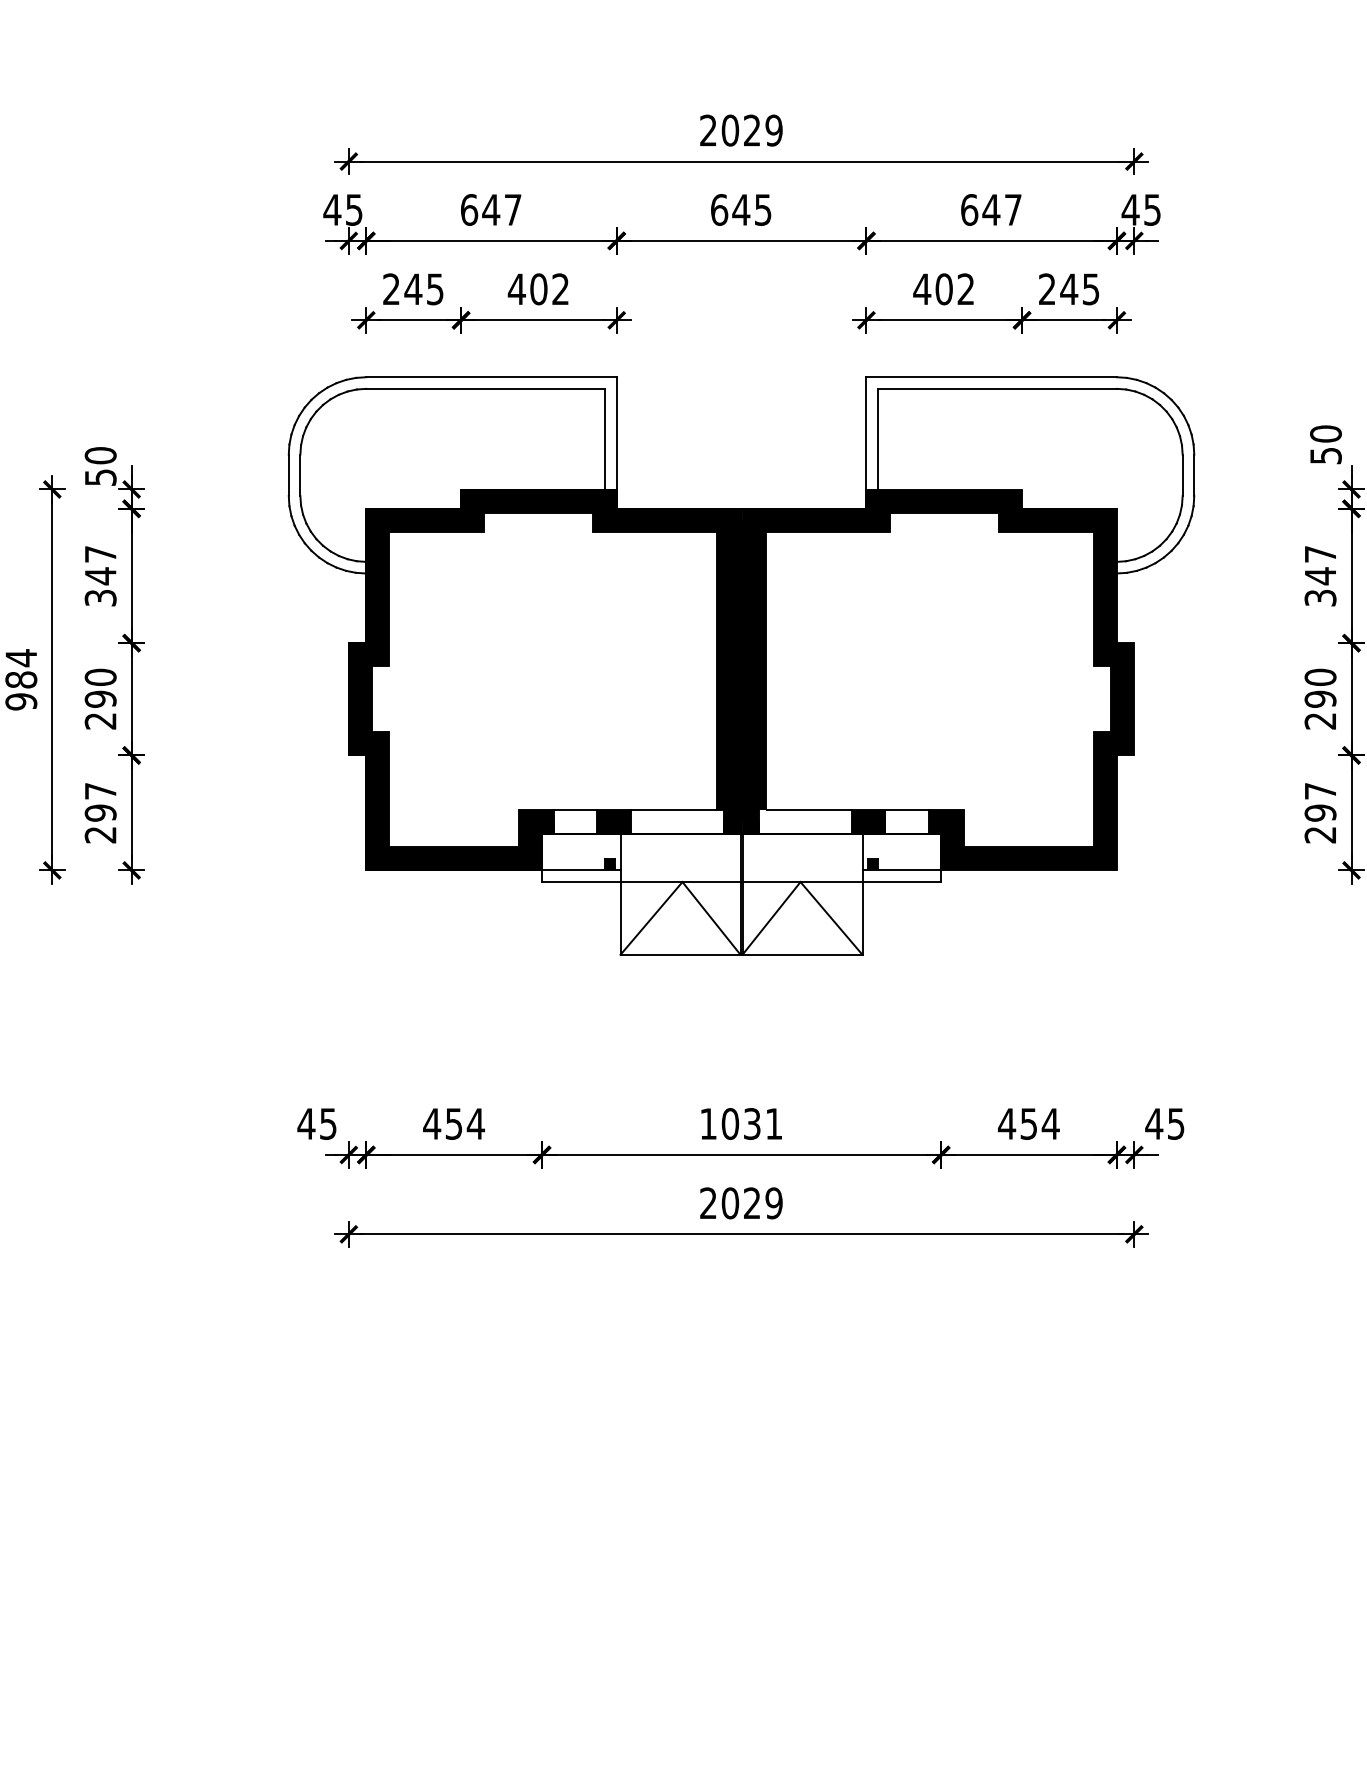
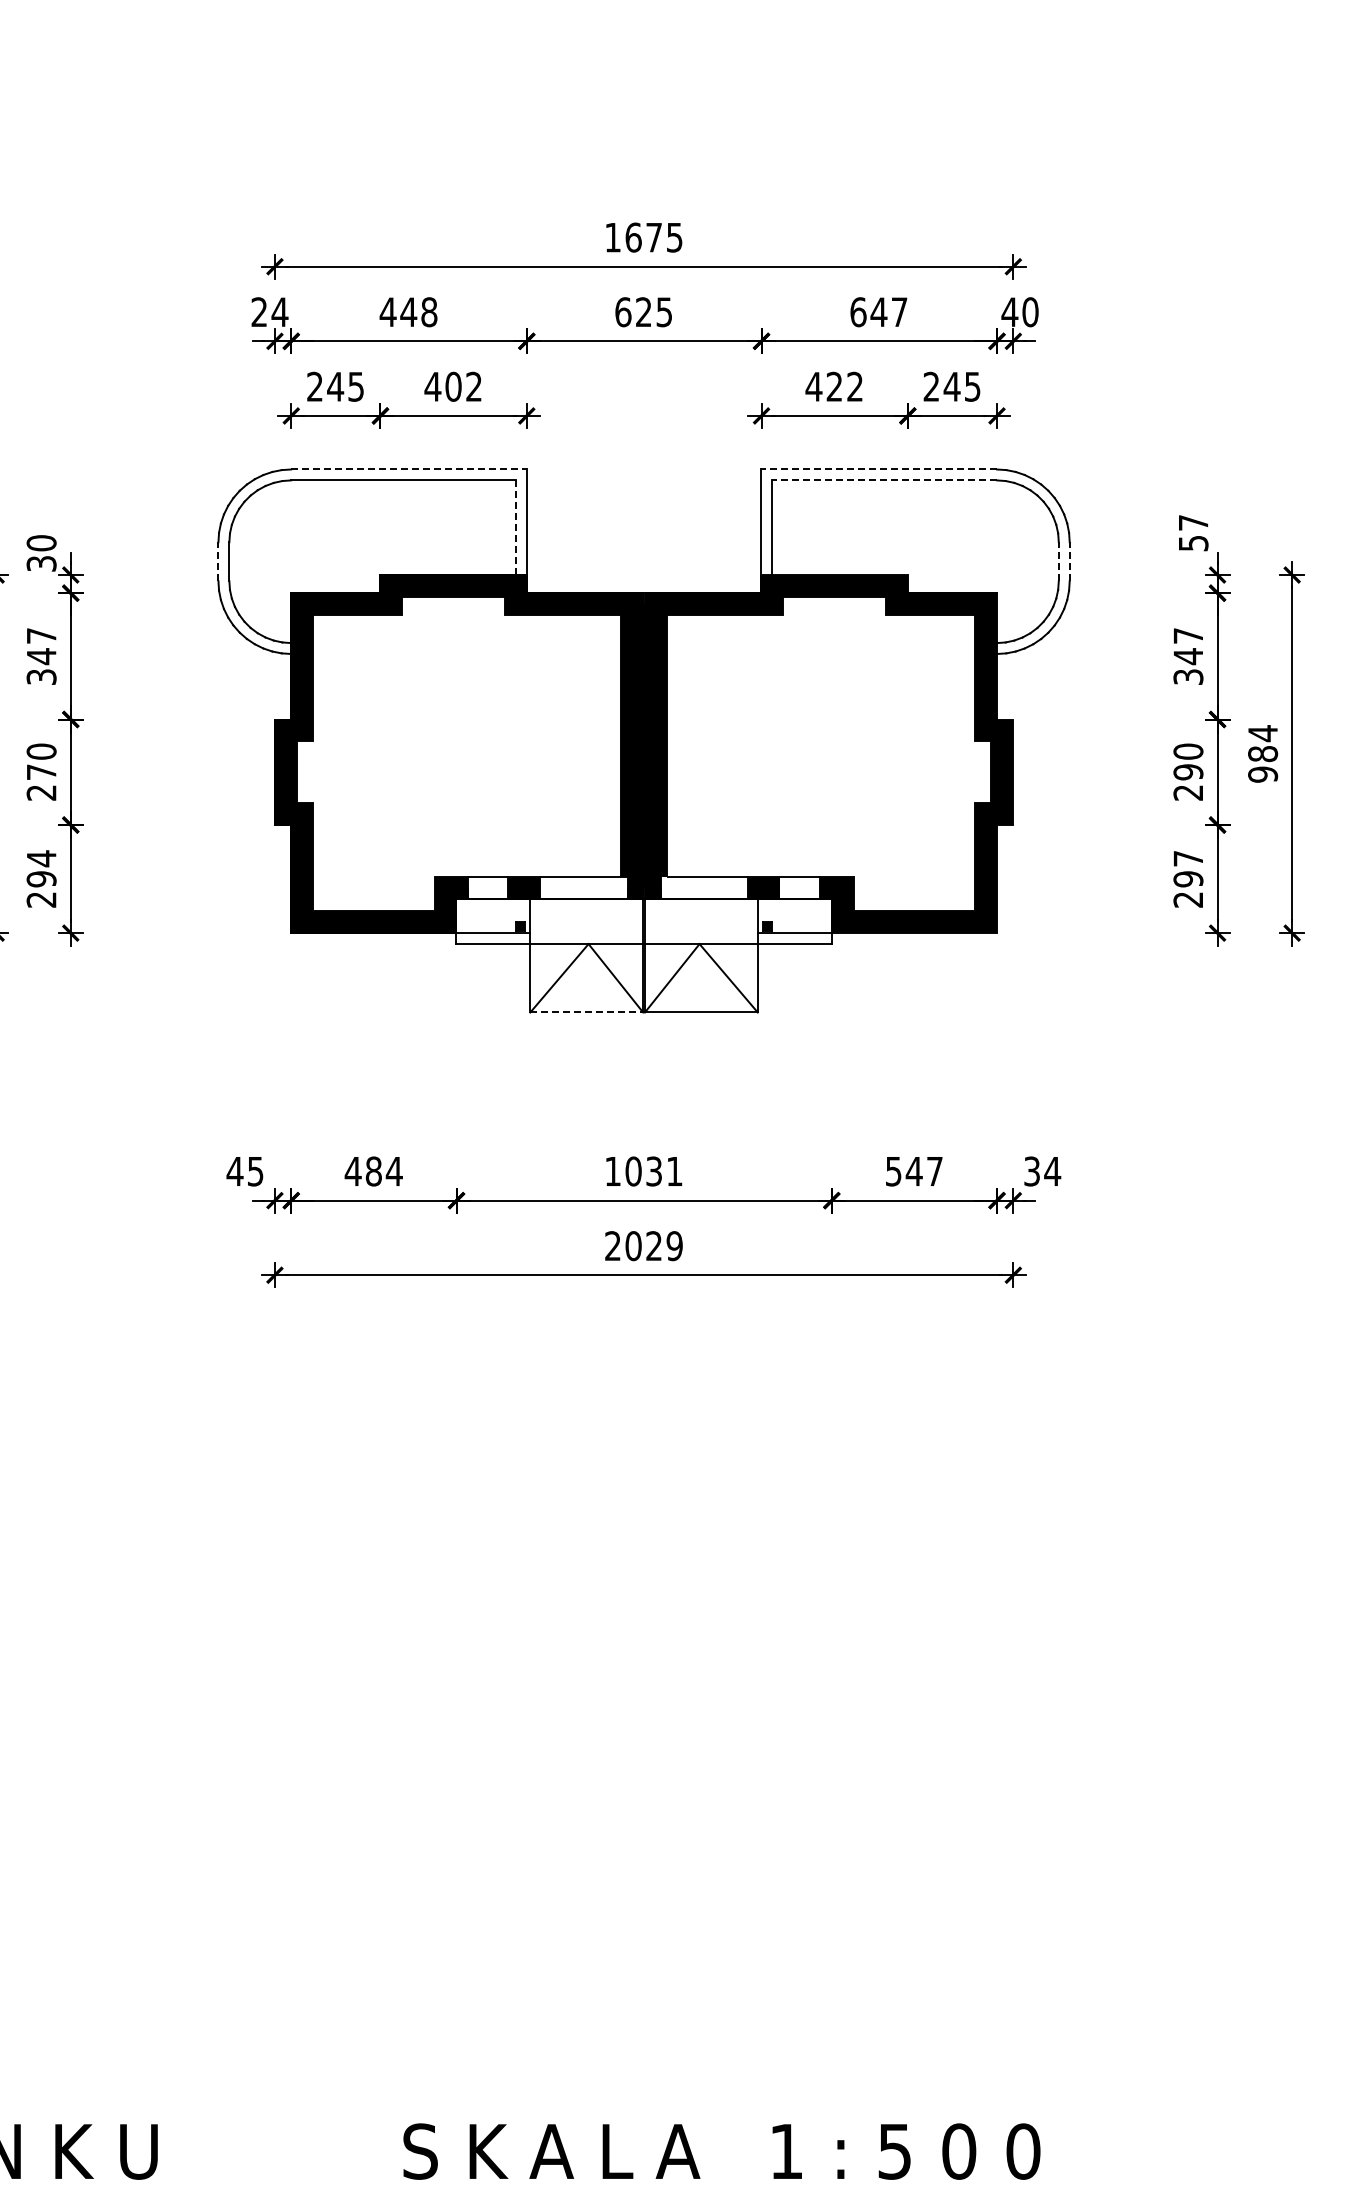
text: (740, 130) -> (643, 237), 2029 -> 1675
text: (740, 209) -> (643, 311), 645 -> 625
text: (343, 210) -> (269, 312), 45 -> 24
text: (490, 210) -> (408, 312), 647 -> 448
text: (1152, 210) -> (1030, 312), 45 -> 40
text: (944, 288) -> (834, 386), 402 -> 422
line: (490, 377) -> (408, 469), solid -> dashed
line: (991, 377) -> (879, 469), solid -> dashed
line: (997, 388) -> (884, 480), solid -> dashed
text: (1325, 433) -> (1193, 522), 50 -> 57
line: (604, 438) -> (515, 527), solid -> dashed
line: (288, 475) -> (218, 561), solid -> dashed
line: (1182, 475) -> (1058, 561), solid -> dashed
line: (1194, 475) -> (1069, 561), solid -> dashed
text: (99, 477) -> (40, 563), 50 -> 30
text: (100, 699) -> (41, 772), 290 -> 270
text: (100, 791) -> (41, 858), 297 -> 294
line: (681, 954) -> (587, 1012), solid -> dashed
text: (453, 1123) -> (373, 1171), 454 -> 484
text: (1029, 1123) -> (914, 1171), 454 -> 547
text: (1165, 1123) -> (1042, 1171), 45 -> 34

